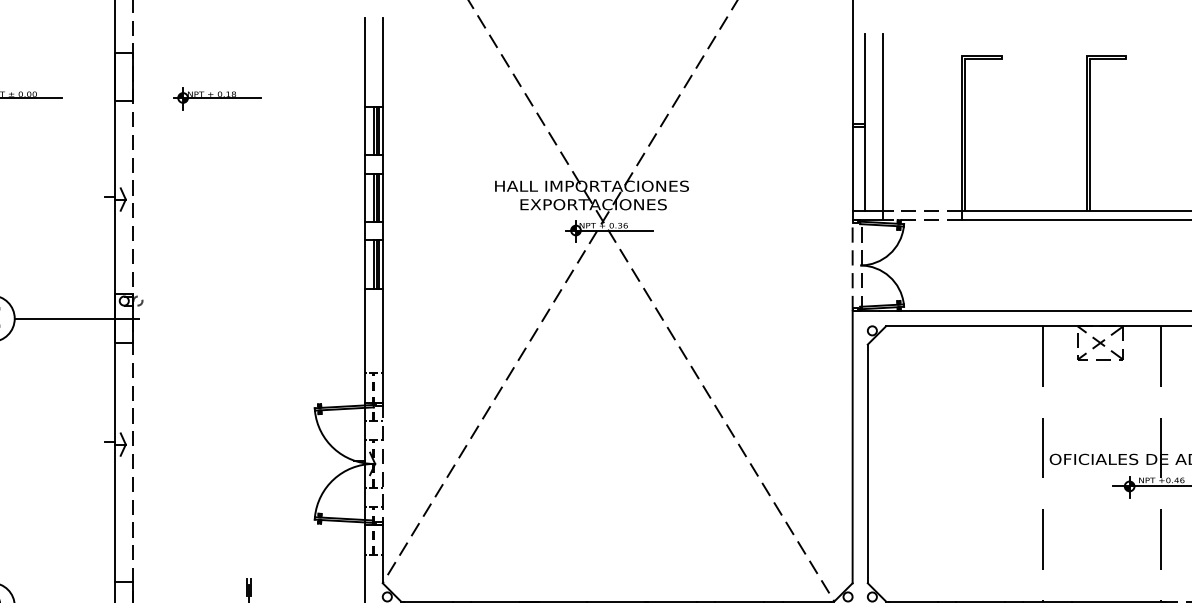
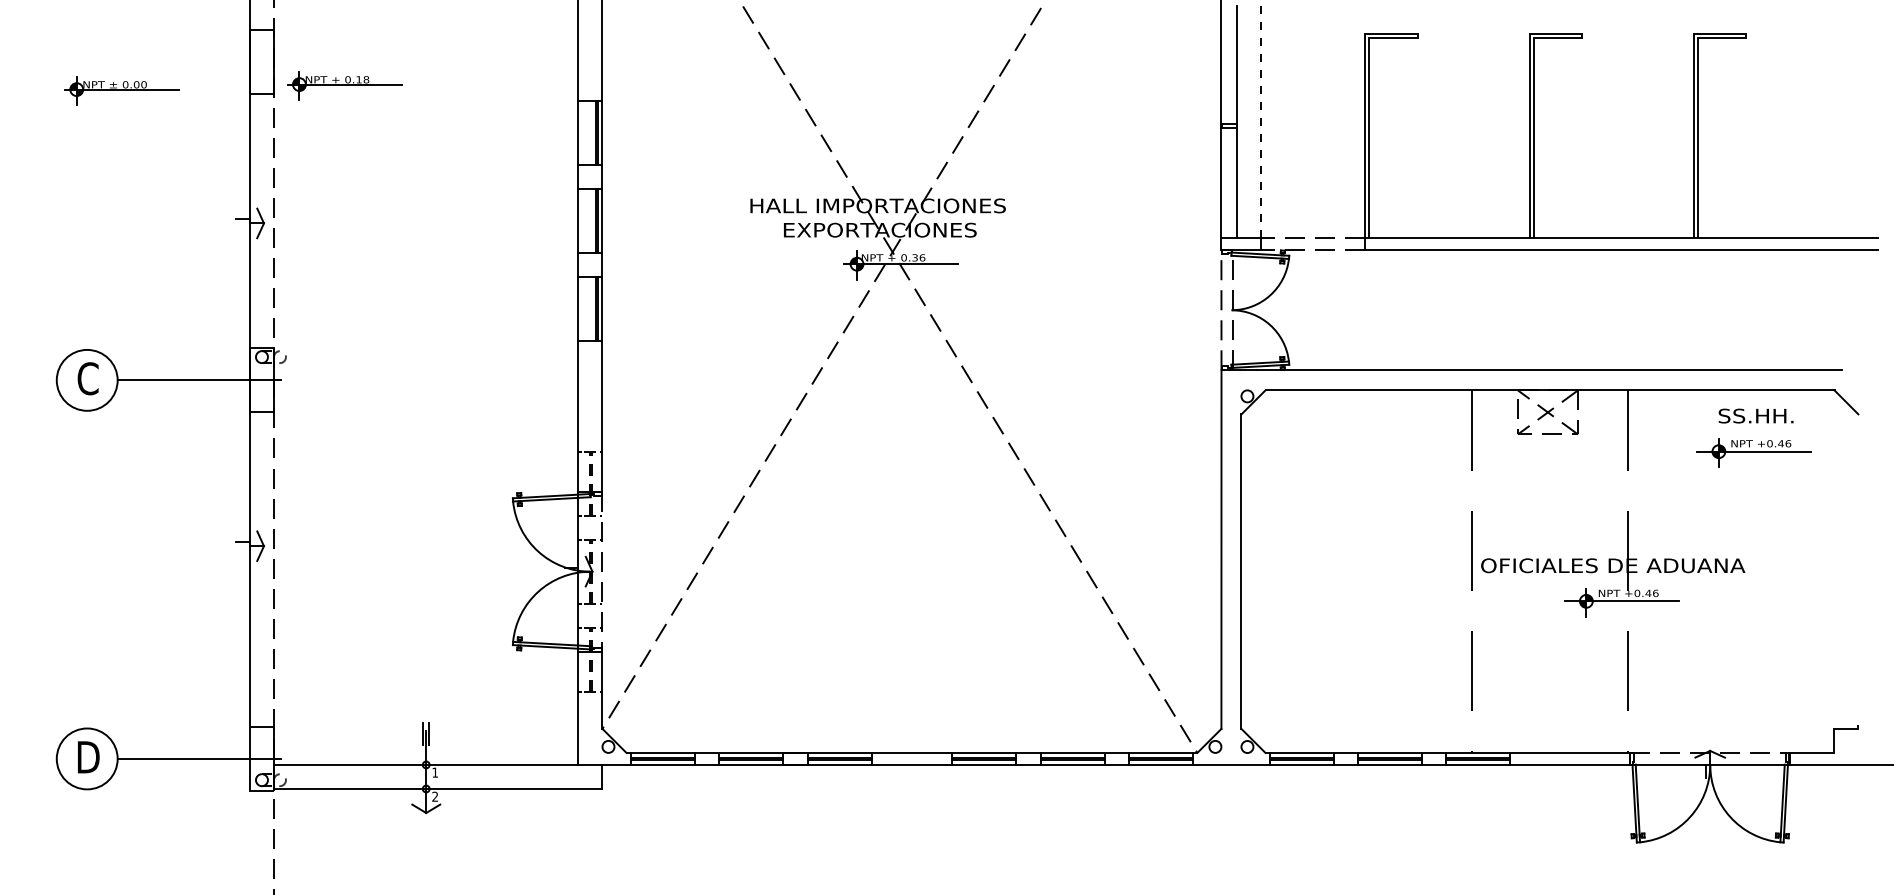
part: (217, 98) -> (344, 85), moved
line: (883, 122) -> (1261, 121), solid -> dashed
line: (373, 130) -> (590, 132), removed
line: (373, 198) -> (590, 221), removed
line: (373, 264) -> (590, 309), removed

